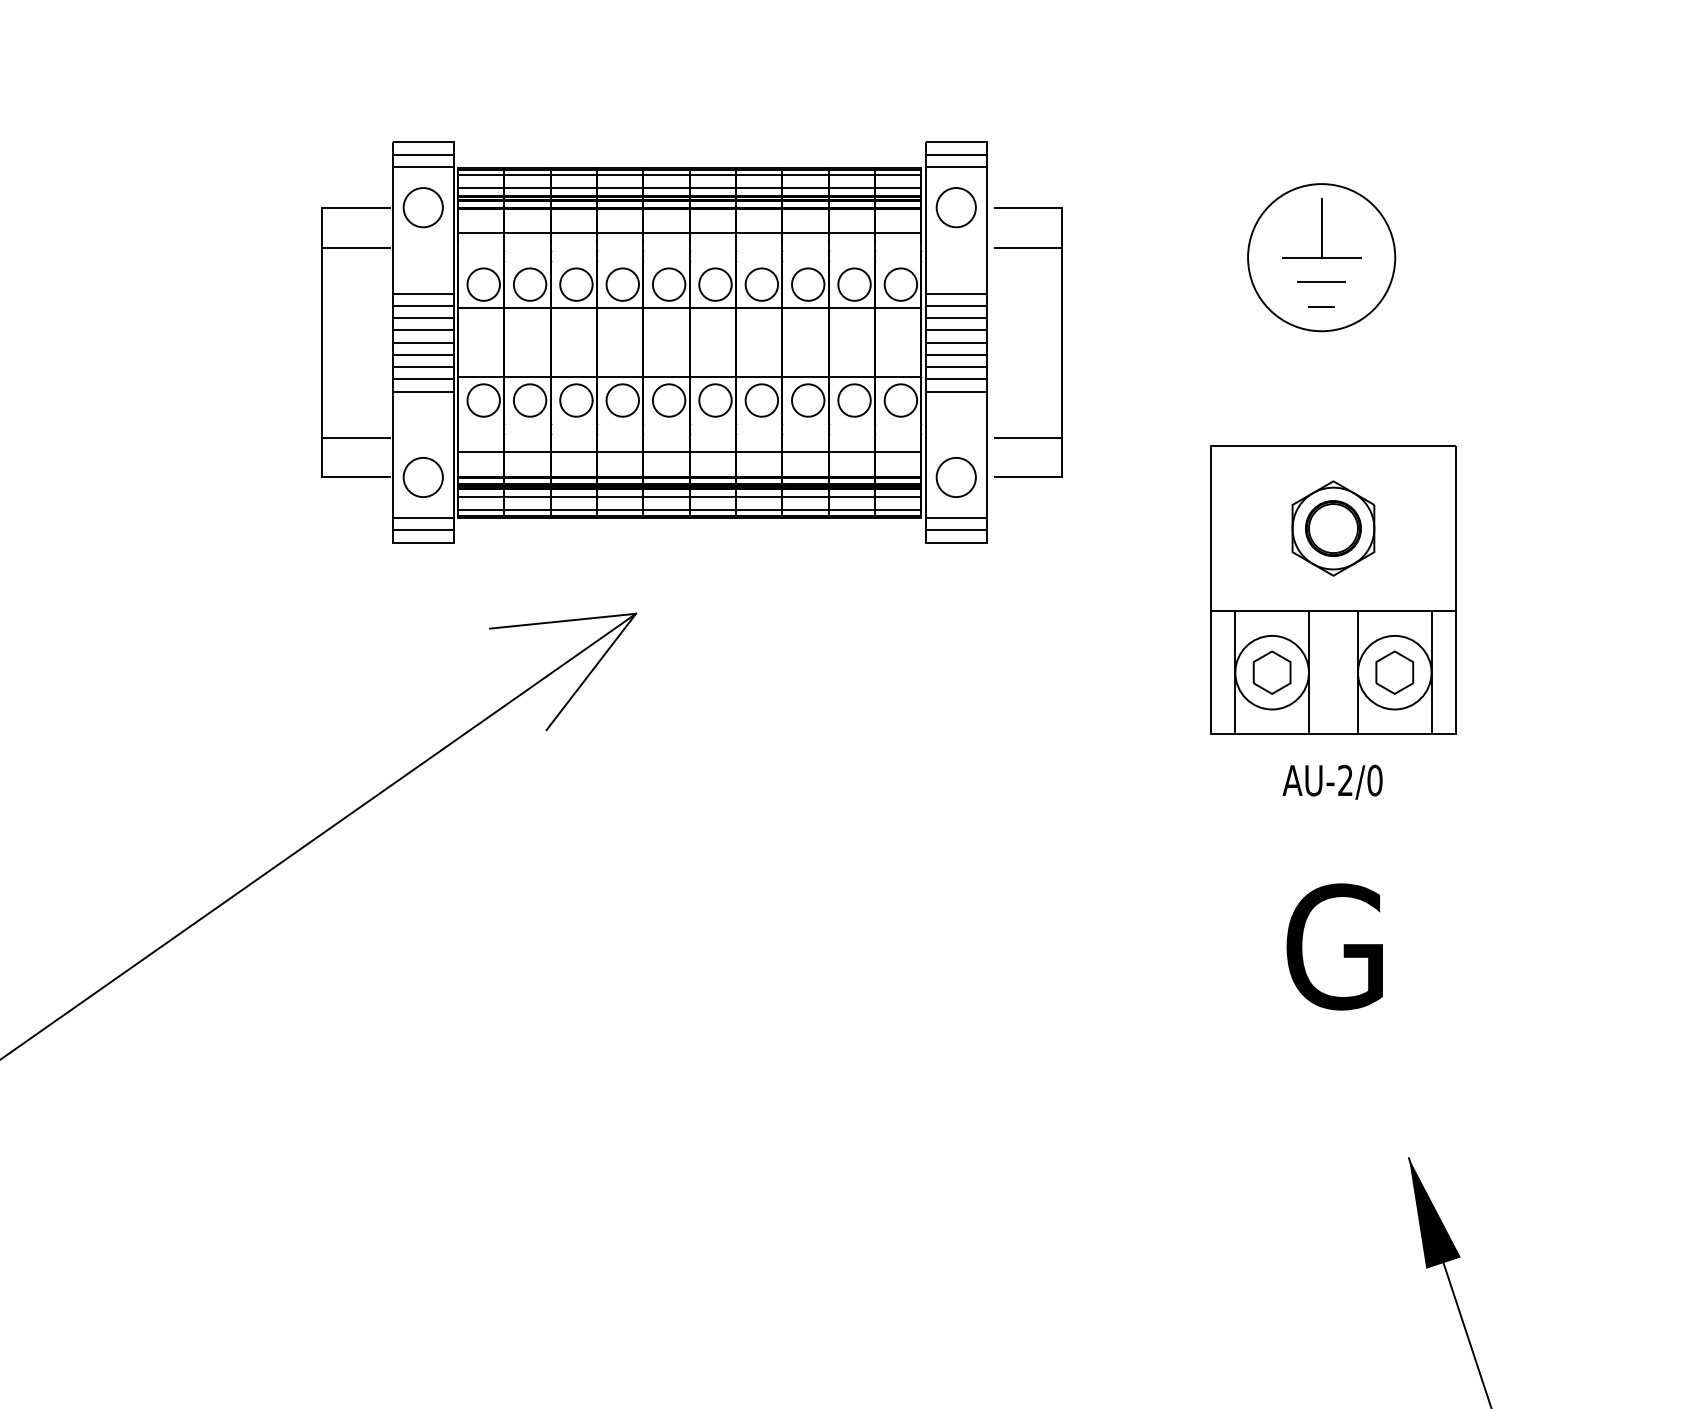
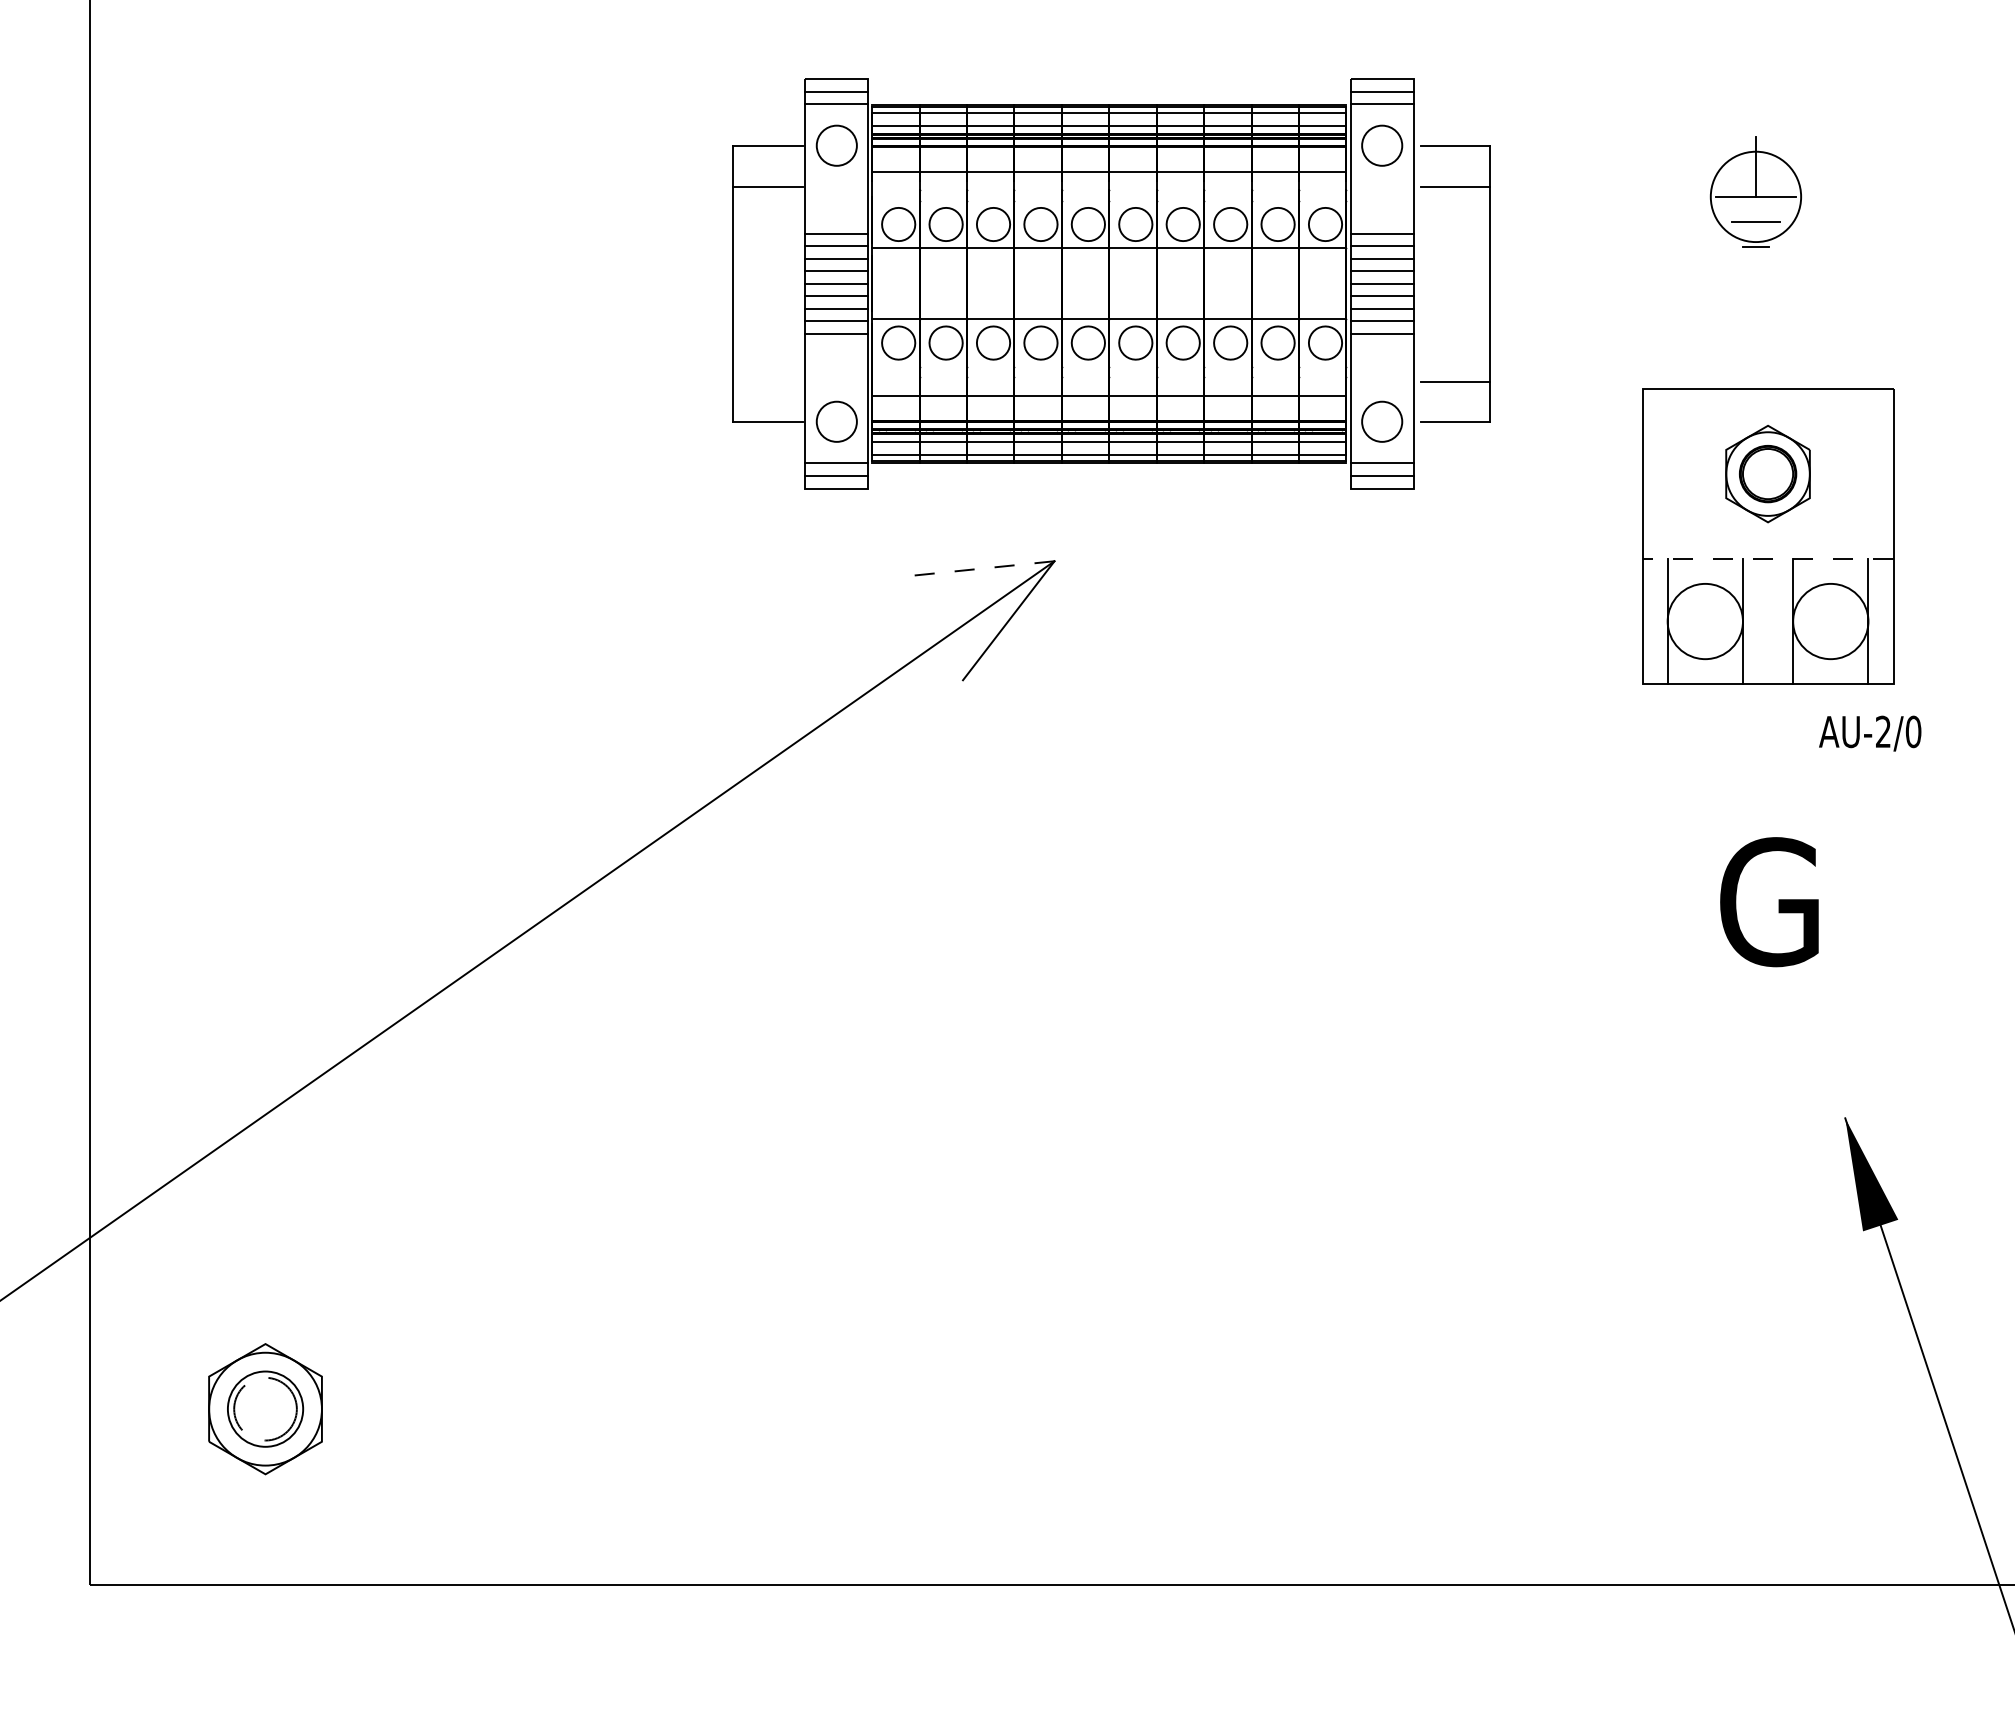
circle: (1321, 257) -> (1755, 196), size x0.6
line: (355, 438) -> (767, 381), removed
line: (1332, 611) -> (1767, 558), solid -> dashed
line: (562, 620) -> (979, 568), solid -> dashed
part: (1271, 672) -> (1704, 621), removed
part: (1394, 672) -> (1830, 621), removed
text: (1332, 782) -> (1870, 733), moved

